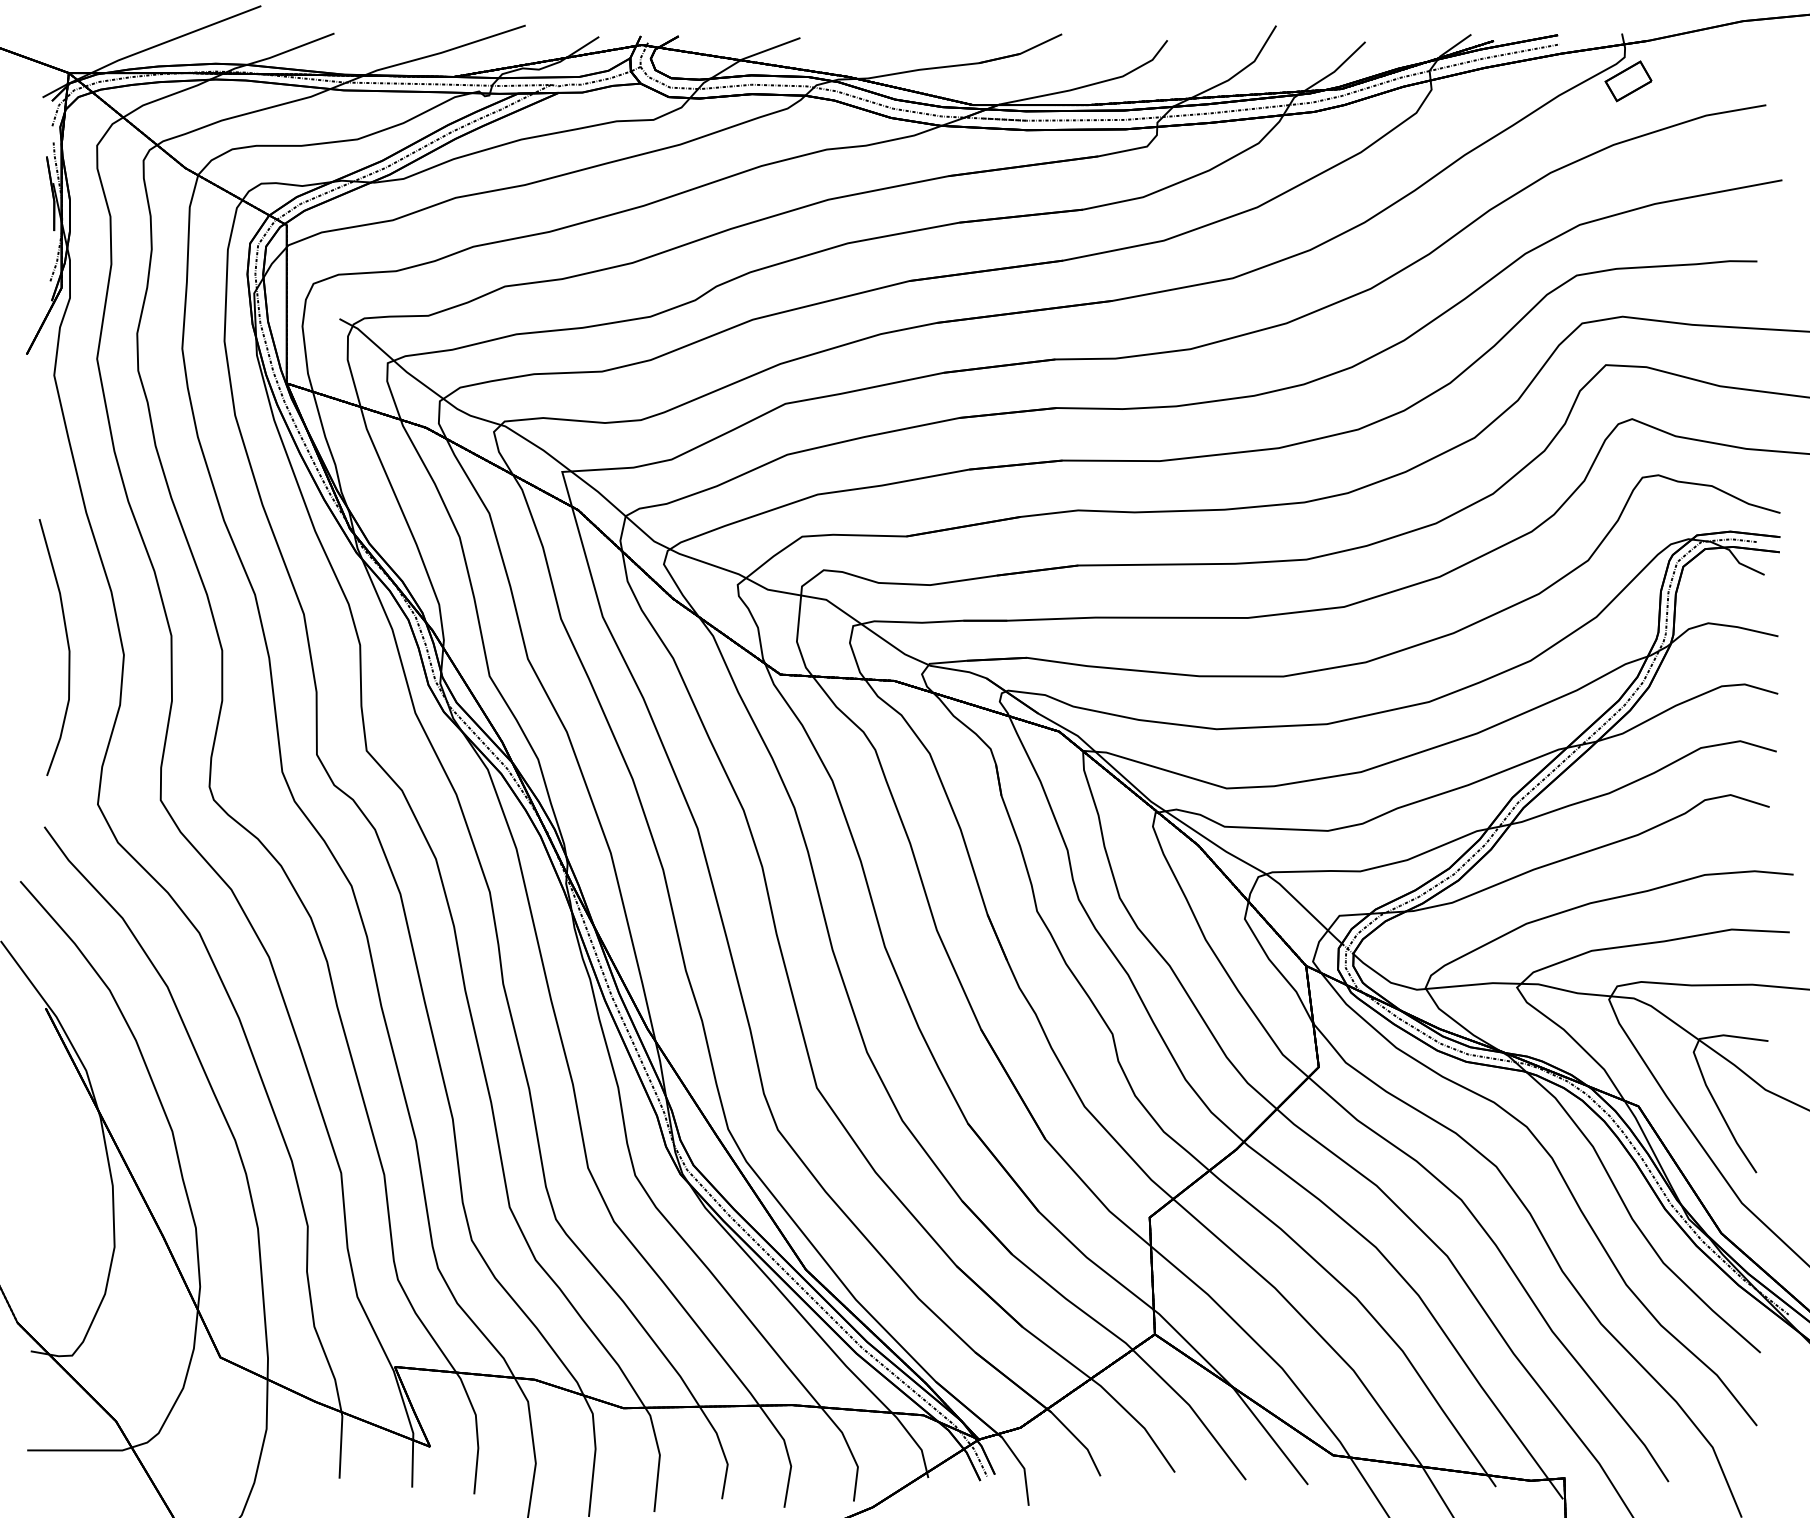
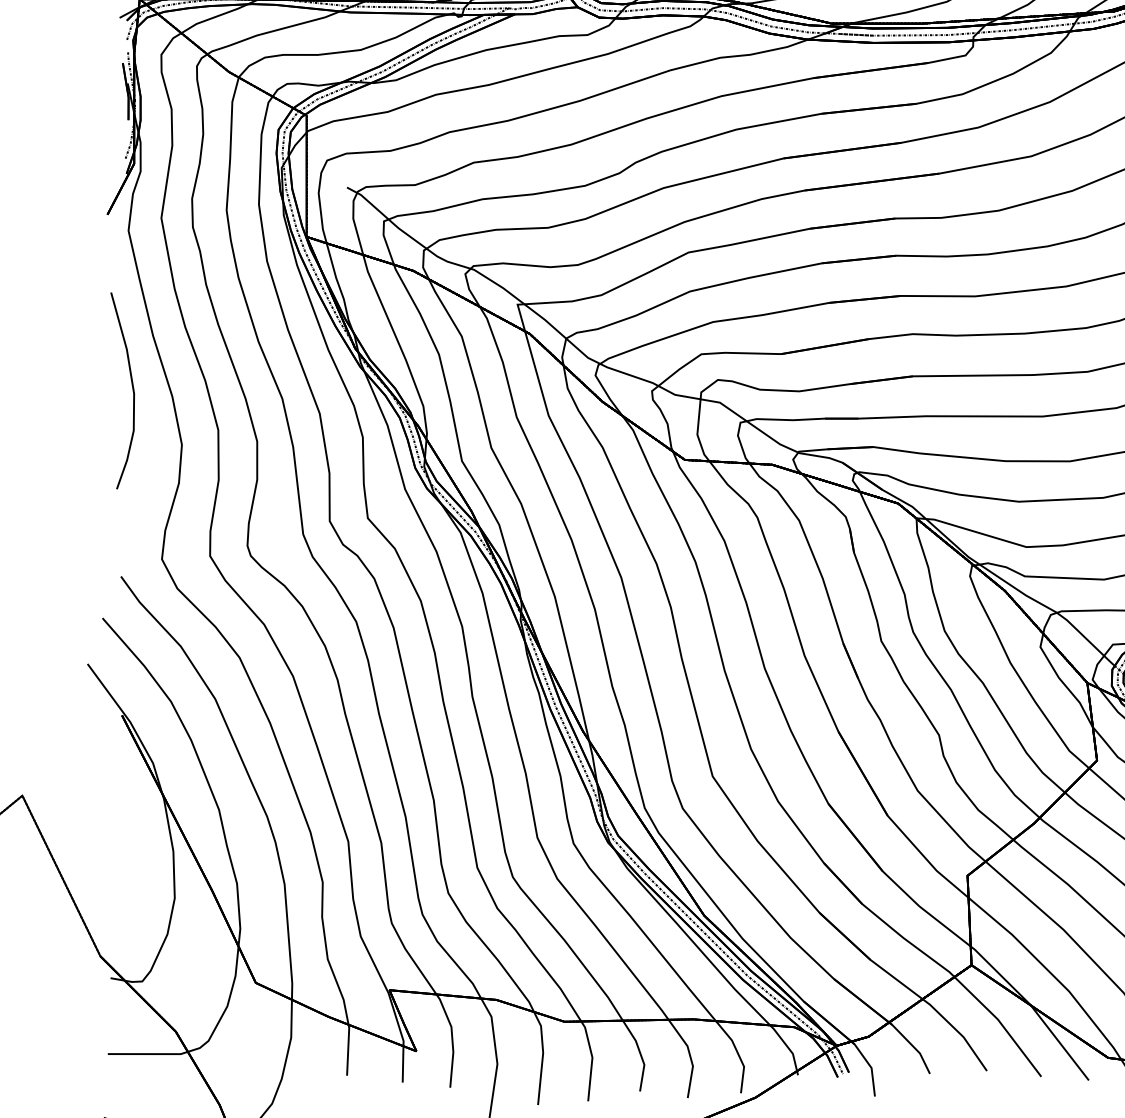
curve: (67, 646) -> (132, 390), moved

